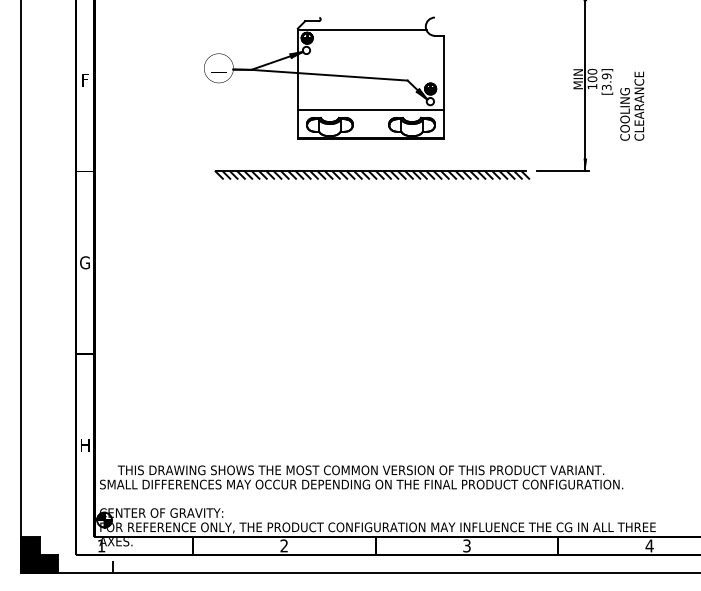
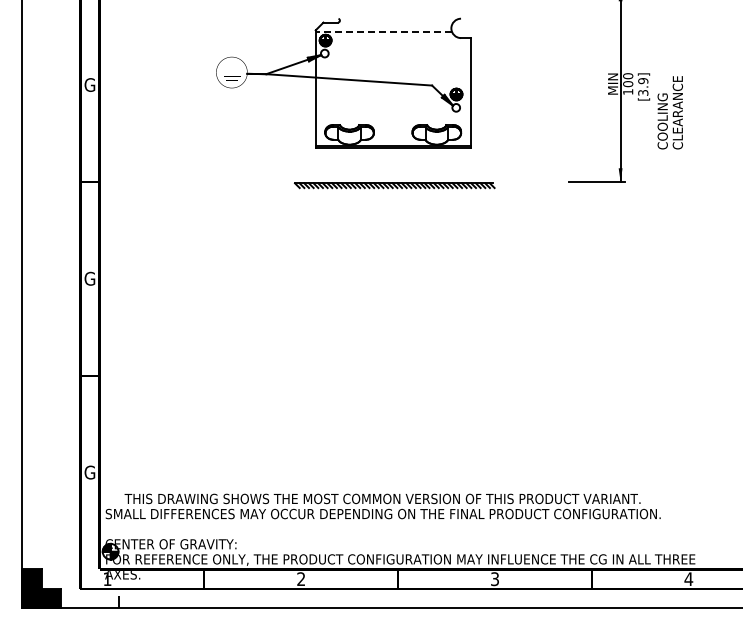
line: (361, 30) -> (383, 32), solid -> dashed
text: (84, 79) -> (89, 84), F -> G
line: (370, 109) -> (392, 116), removed
part: (372, 174) -> (394, 185), size x0.6
text: (84, 445) -> (89, 472), H -> G

